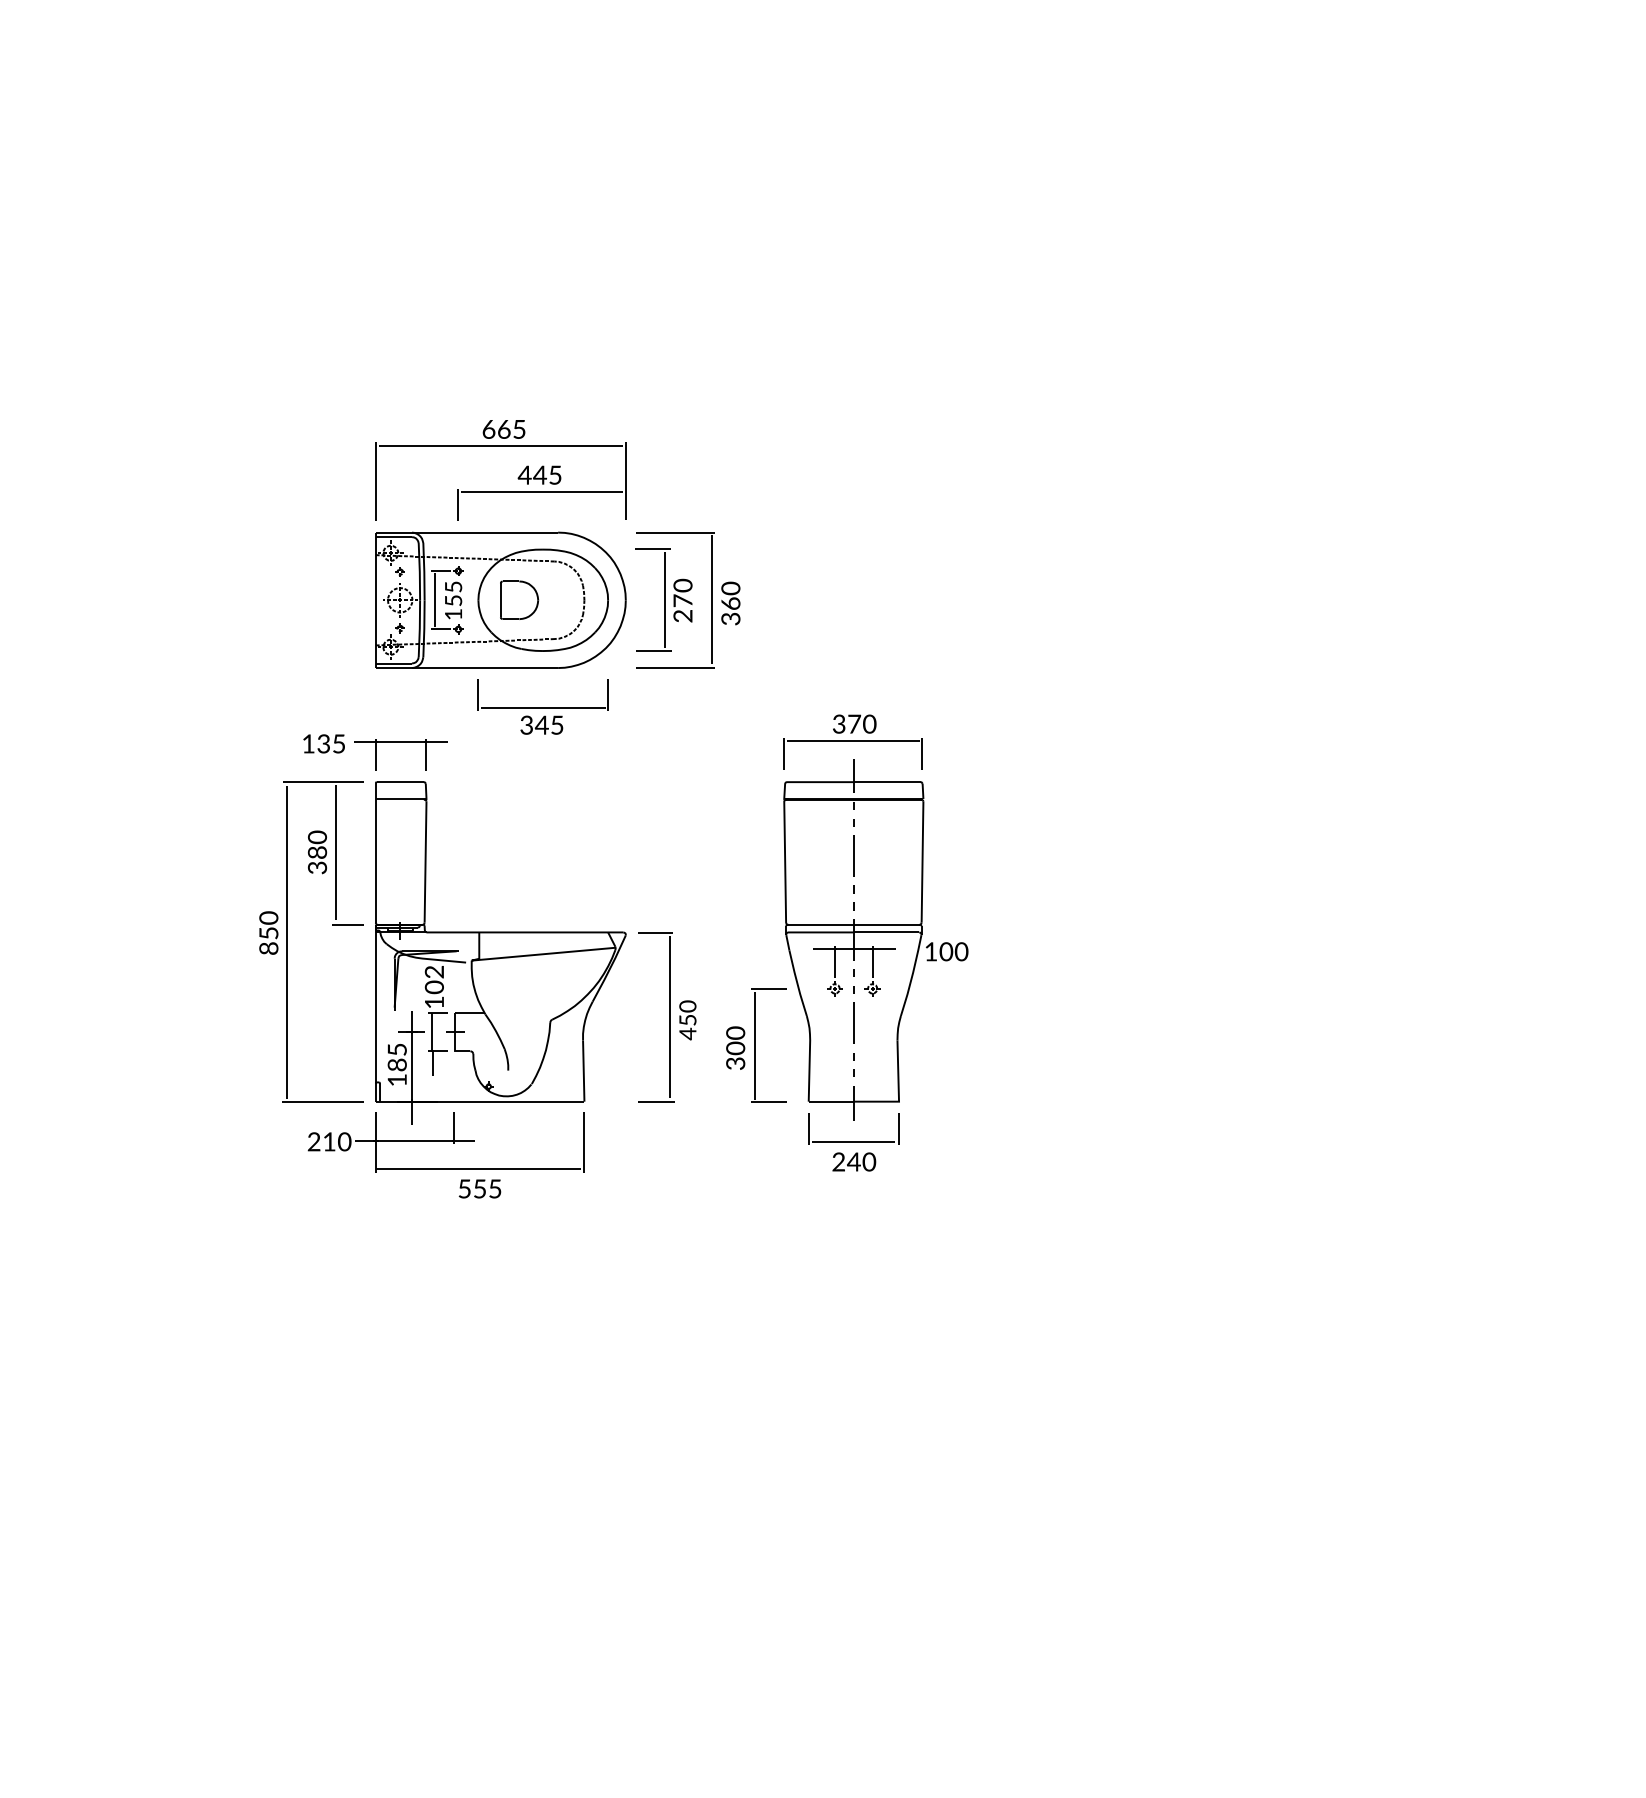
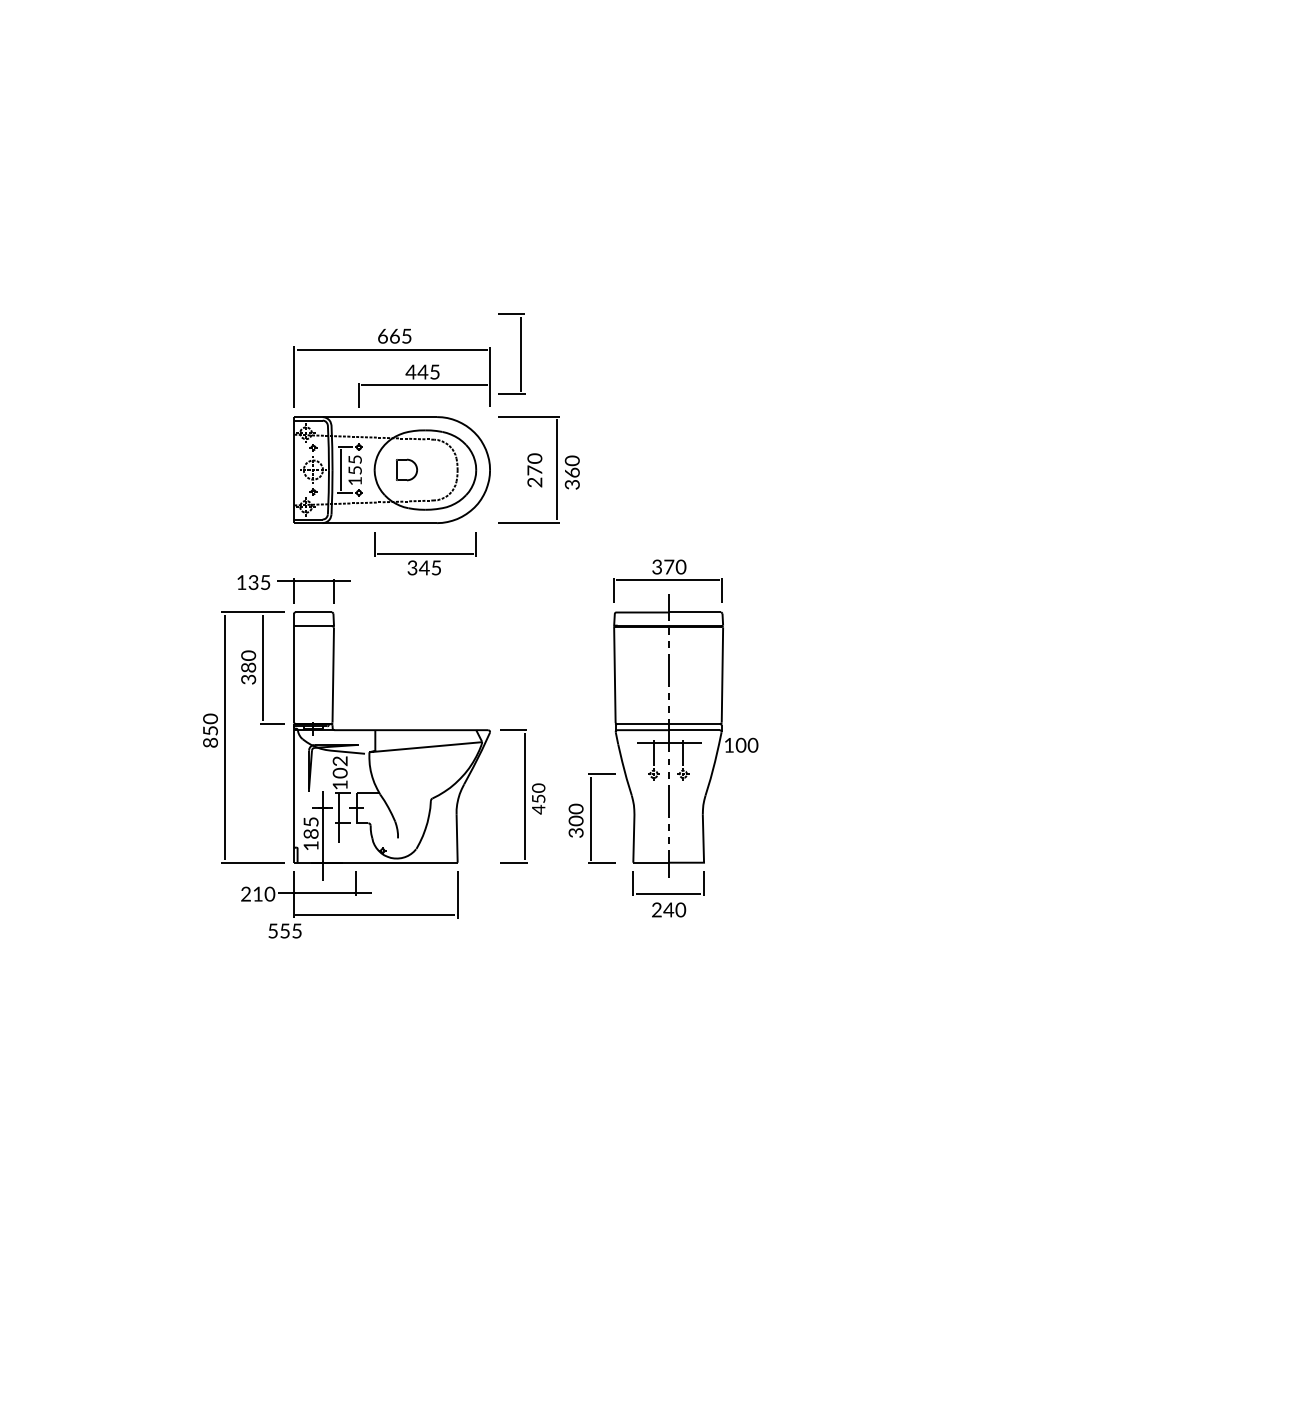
part: (519, 599) -> (406, 469), size x0.7
part: (664, 599) -> (520, 353), moved
text: (479, 1188) -> (284, 930), moved

